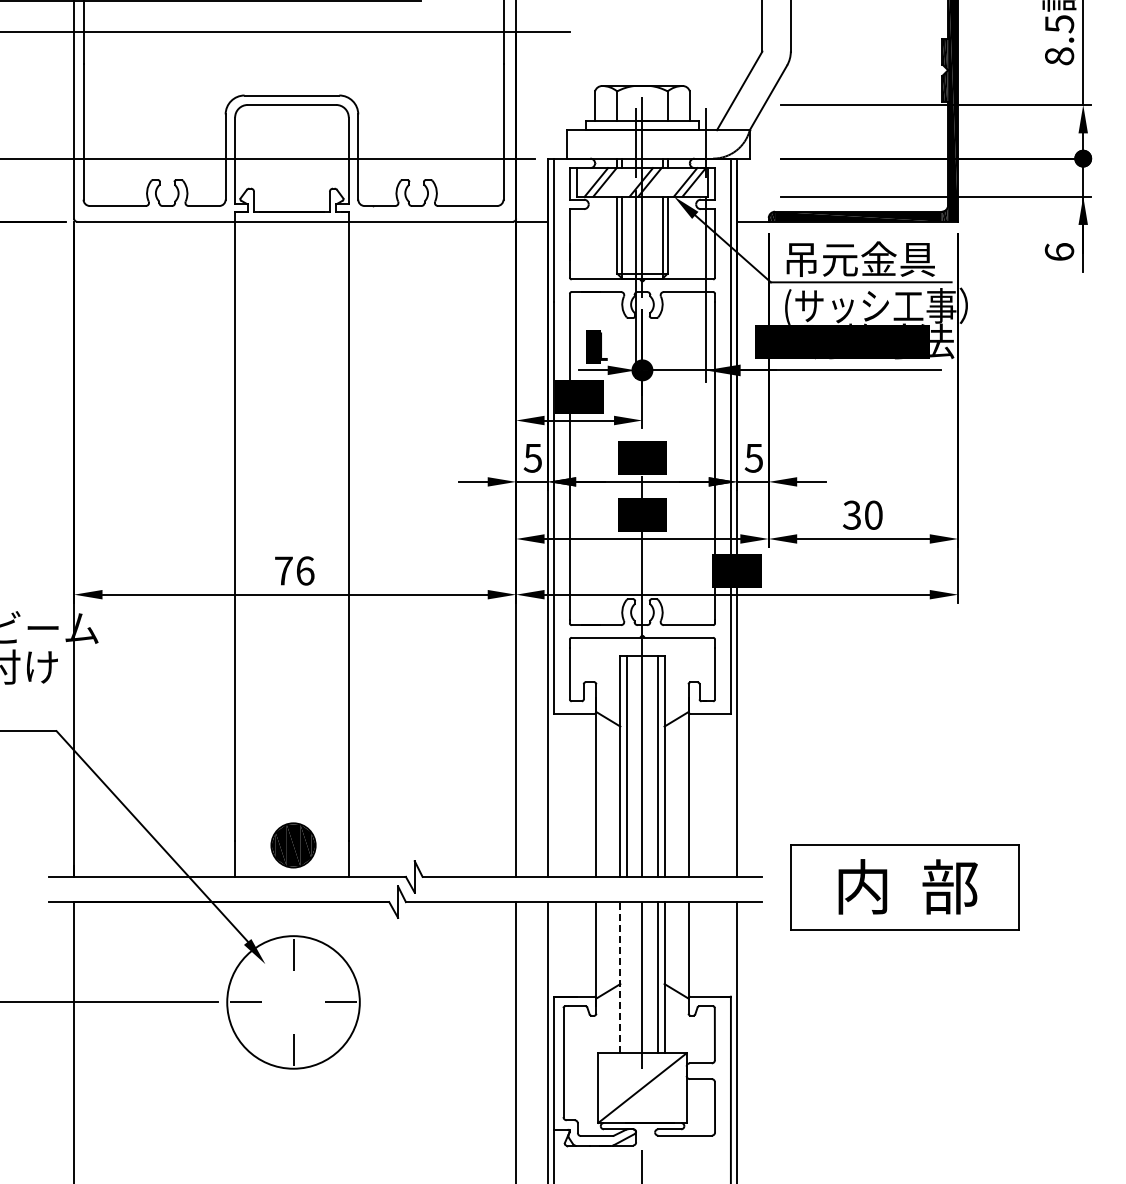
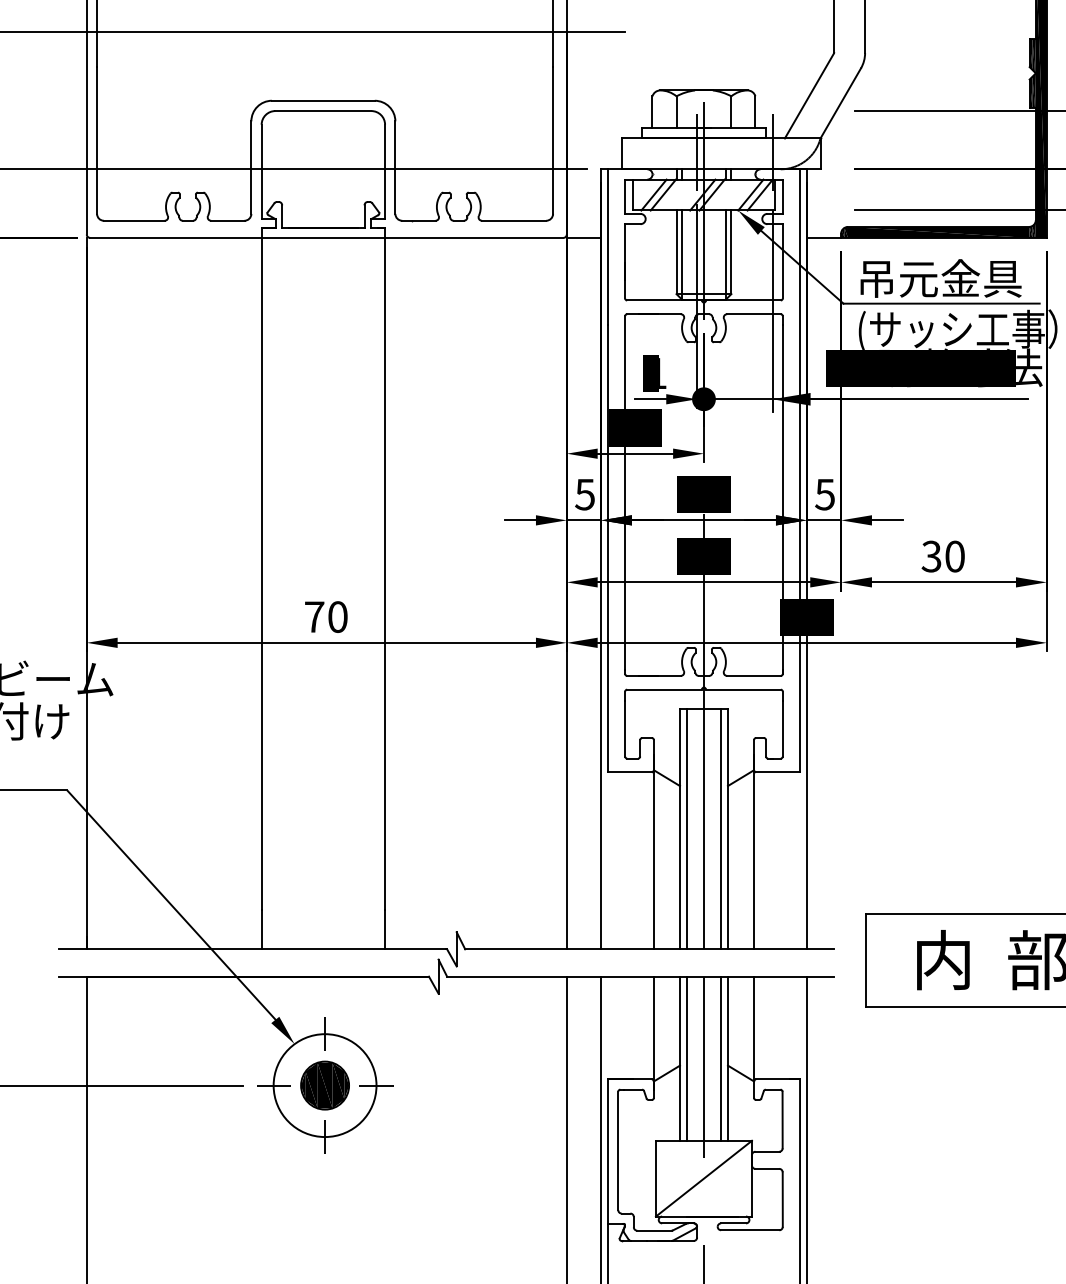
text: (305, 570) -> (338, 616), 76 -> 70
part: (293, 845) -> (325, 1085), moved
line: (620, 977) -> (680, 1058), dashed -> solid
line: (626, 977) -> (686, 1058), added
circle: (293, 1002) -> (325, 1085), size x0.71

